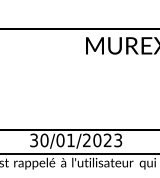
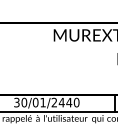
text: (106, 140) -> (68, 102), 30/01/2023 -> 30/01/2440

